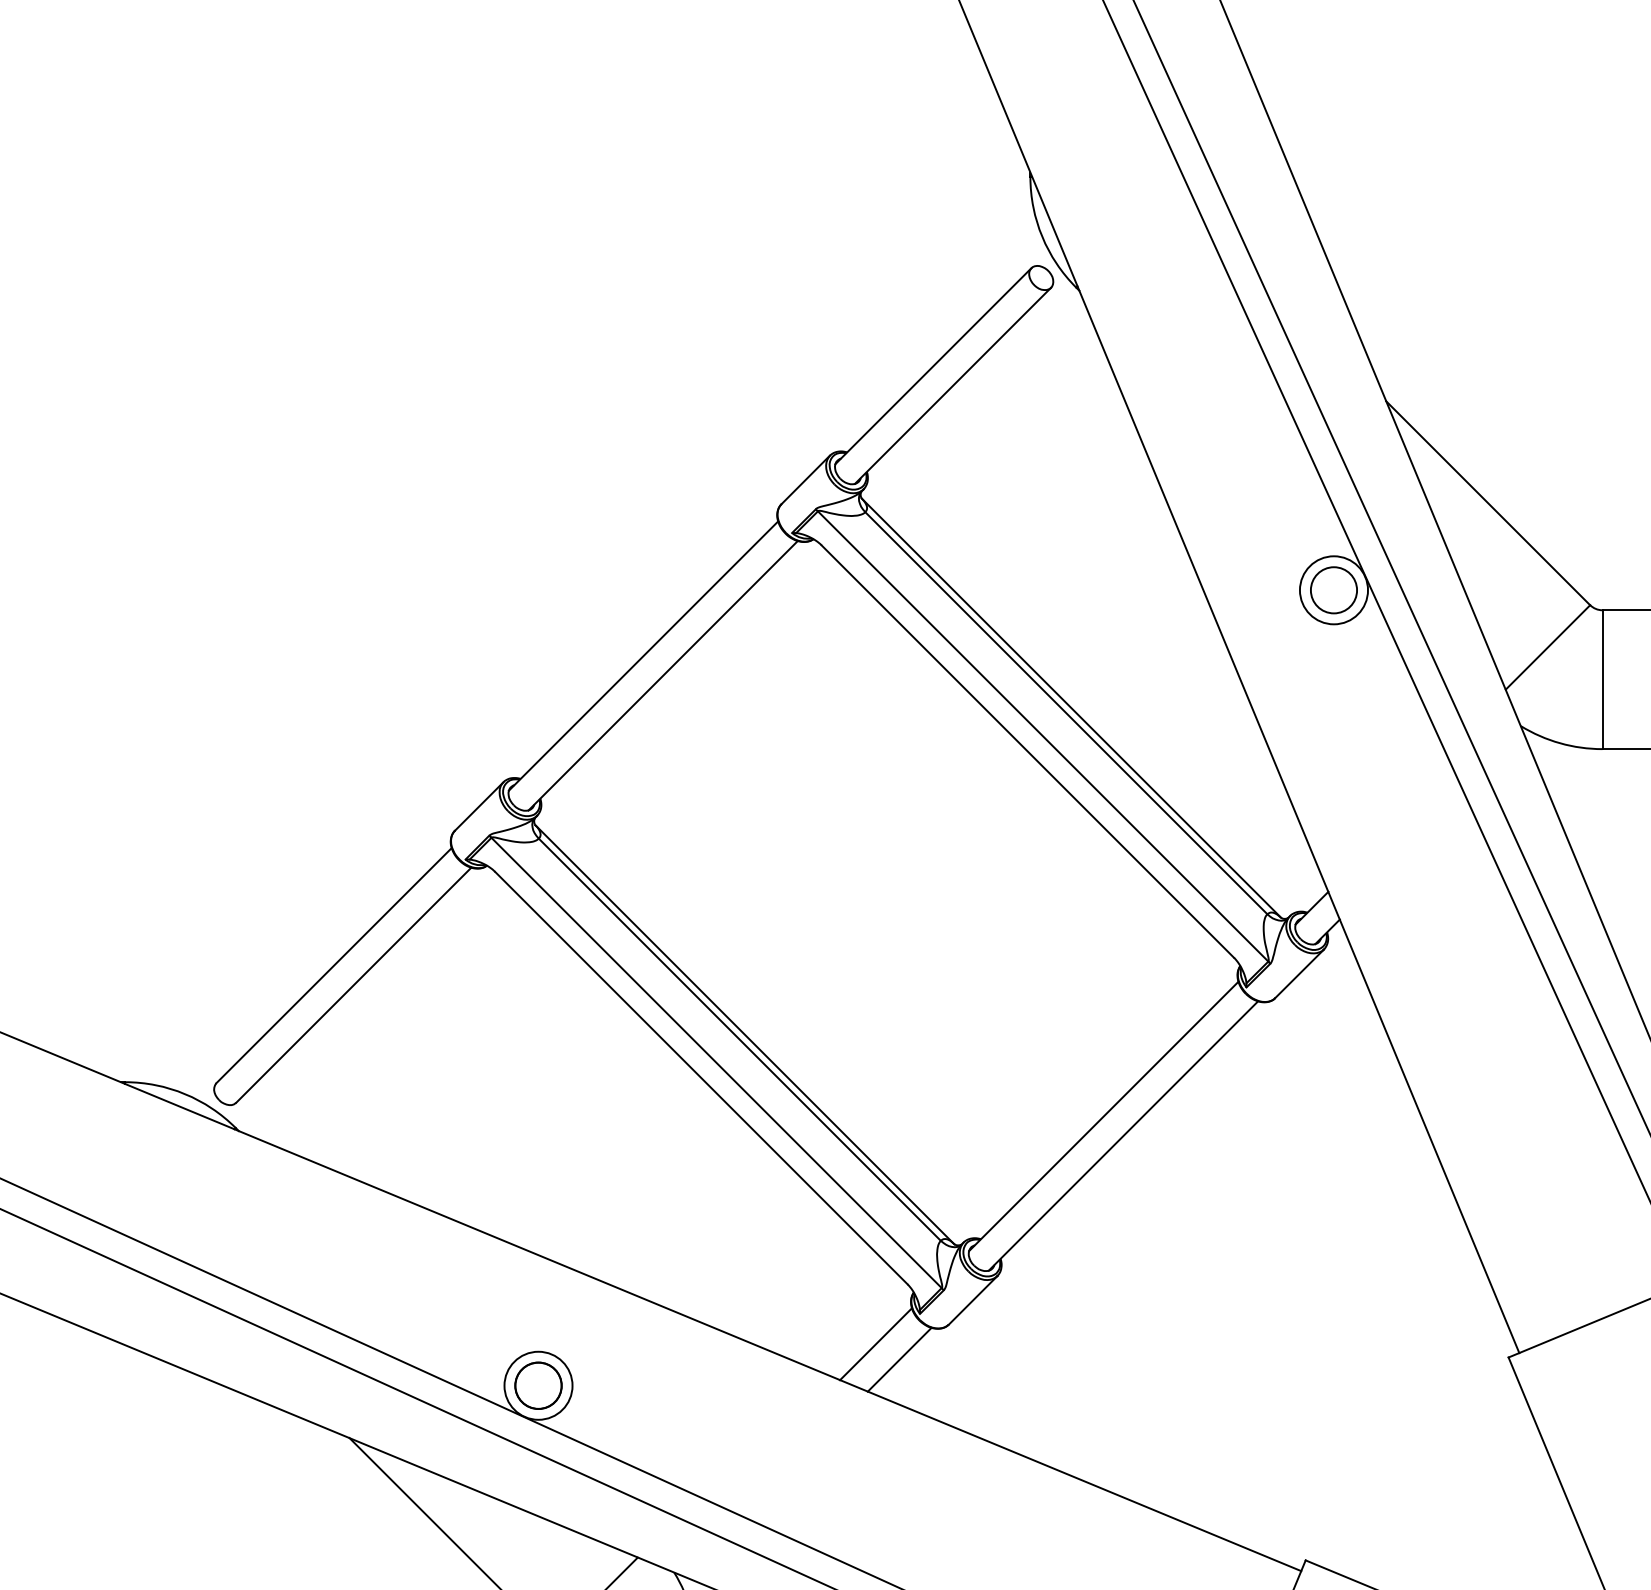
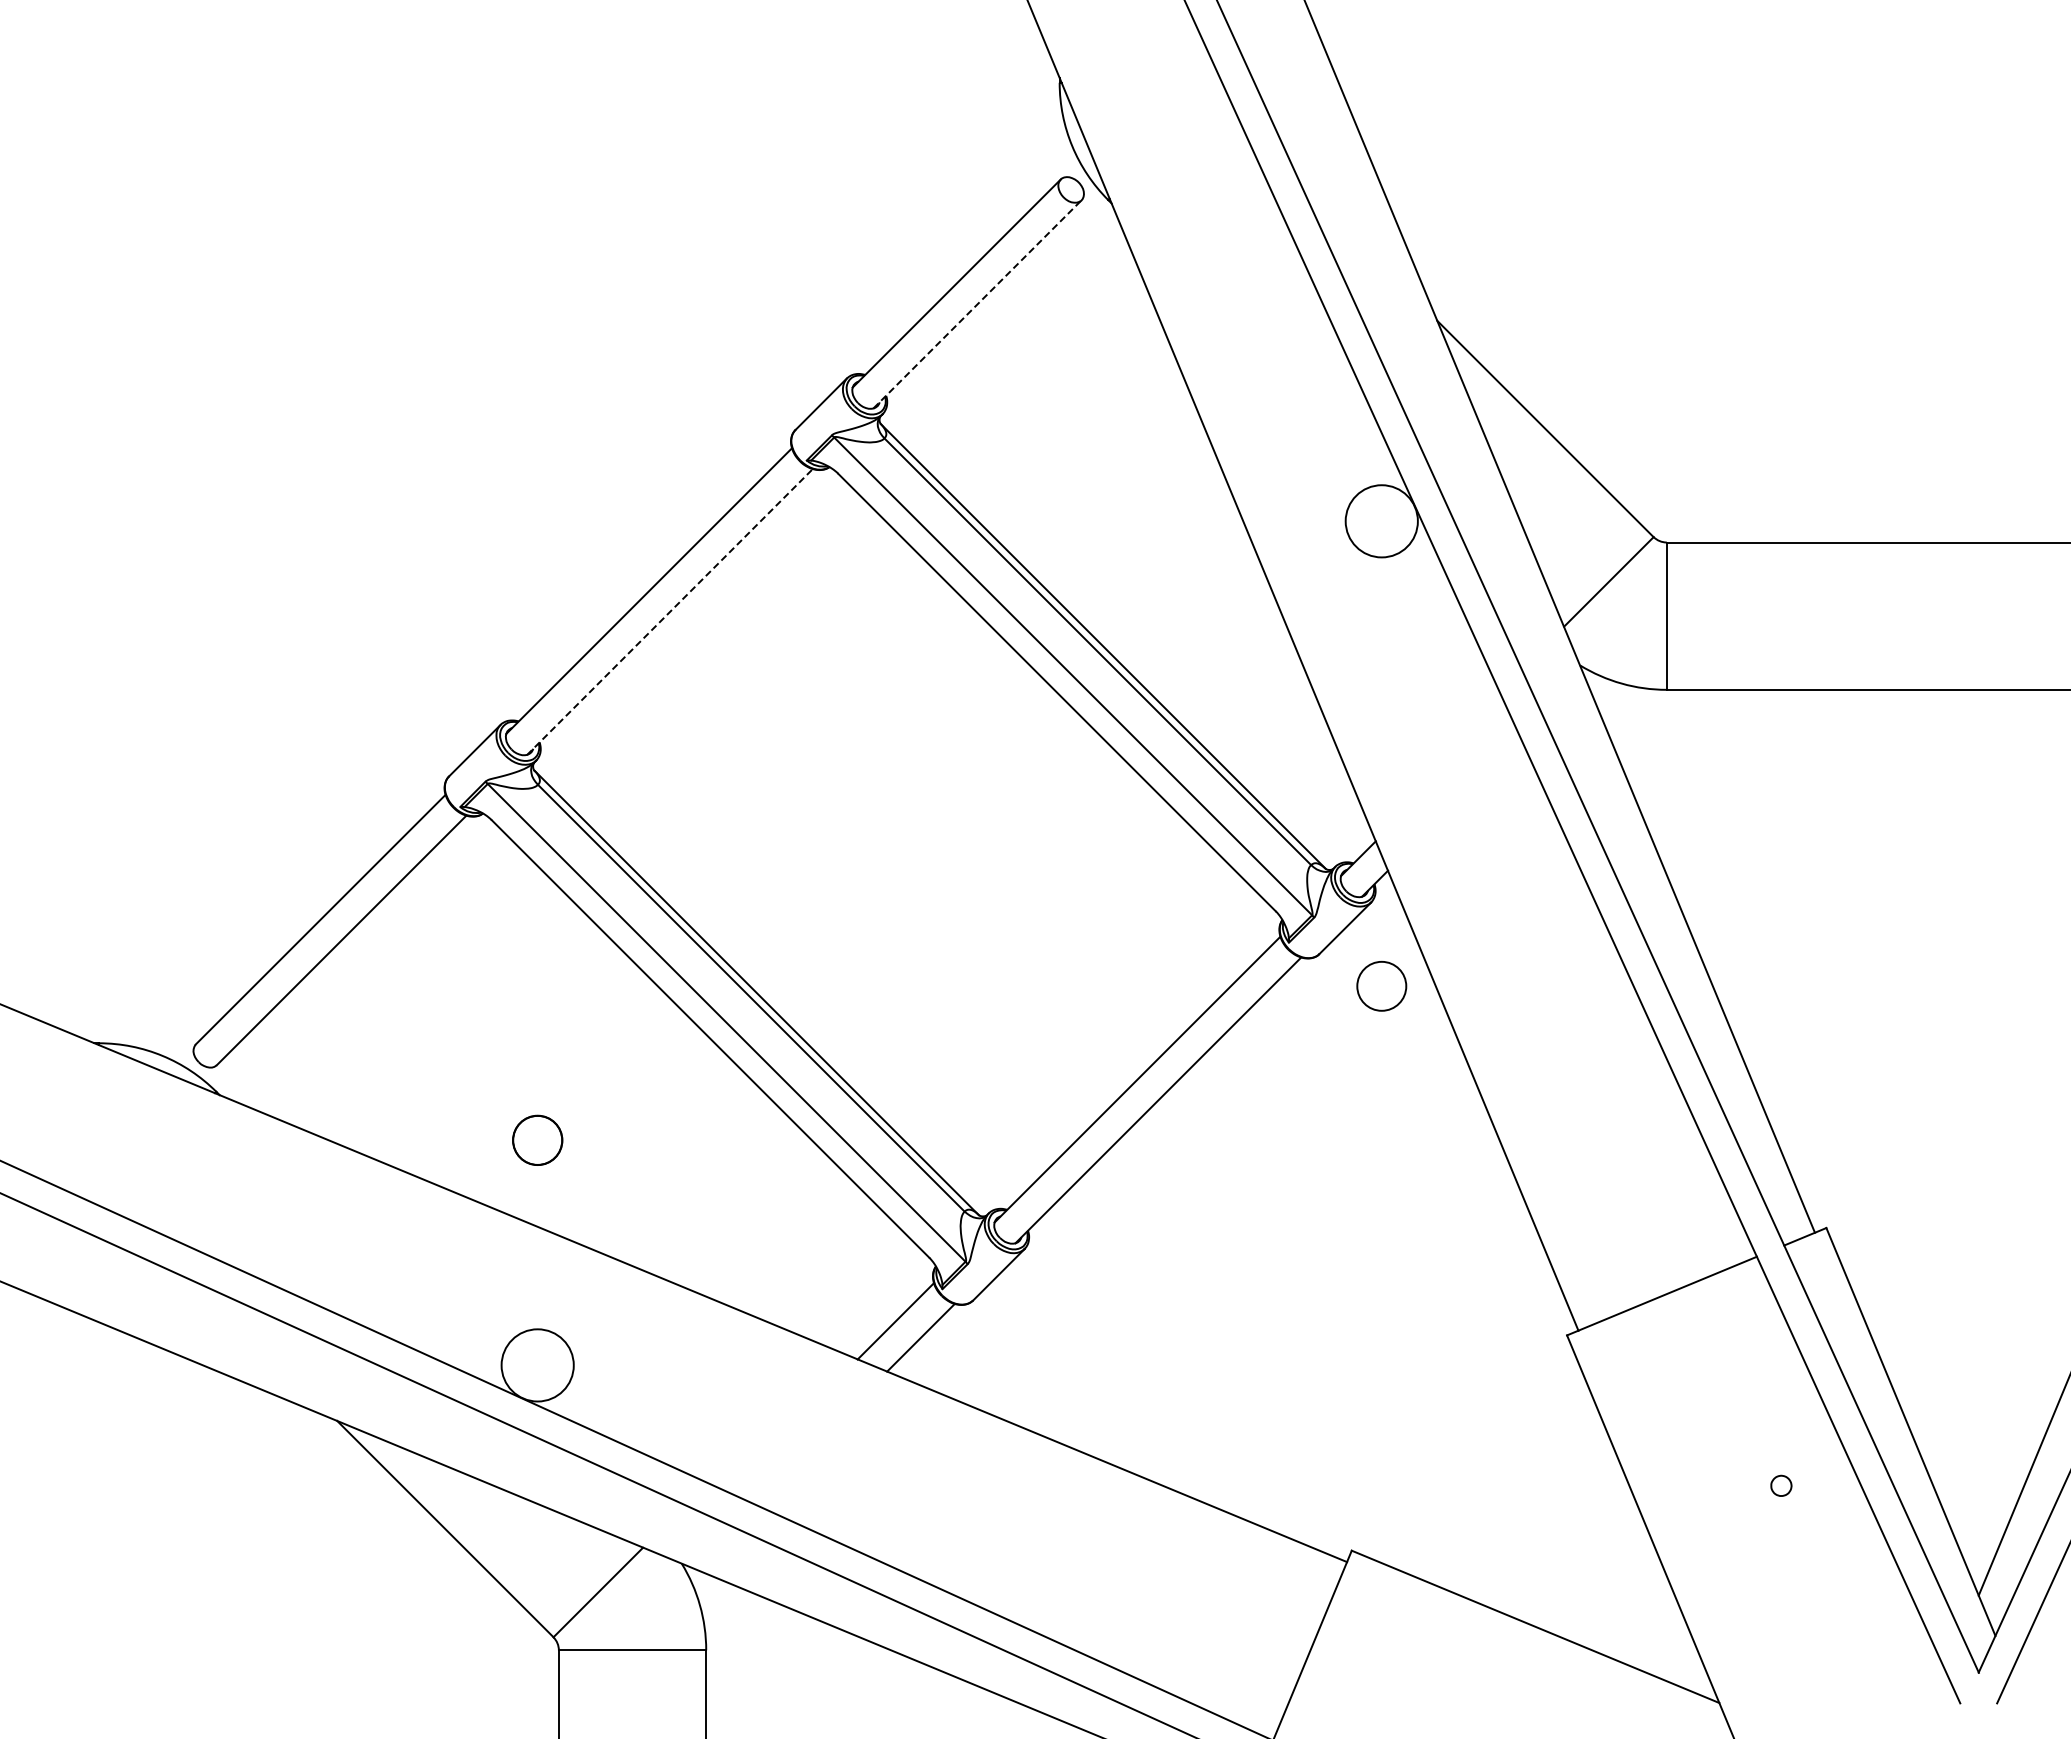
line: (952, 385) -> (977, 304), solid -> dashed
circle: (1333, 589) -> (1381, 985), moved
line: (663, 675) -> (670, 611), solid -> dashed
circle: (538, 1384) -> (537, 1139), moved

